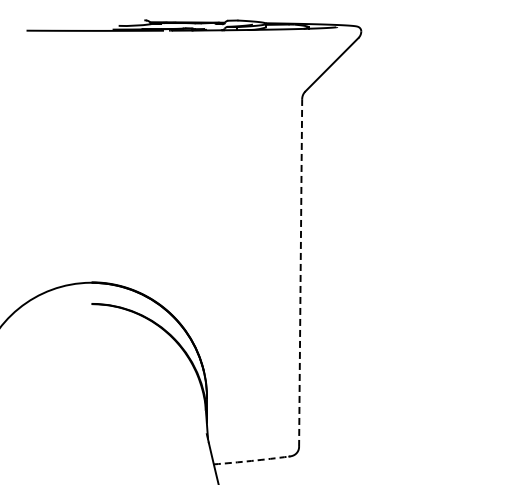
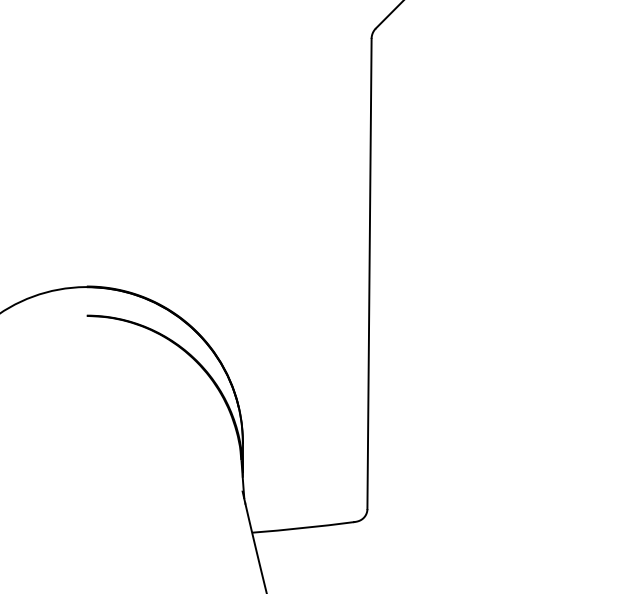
line: (300, 273) -> (369, 274), dashed -> solid
arc: (251, 460) -> (303, 527), dashed -> solid

